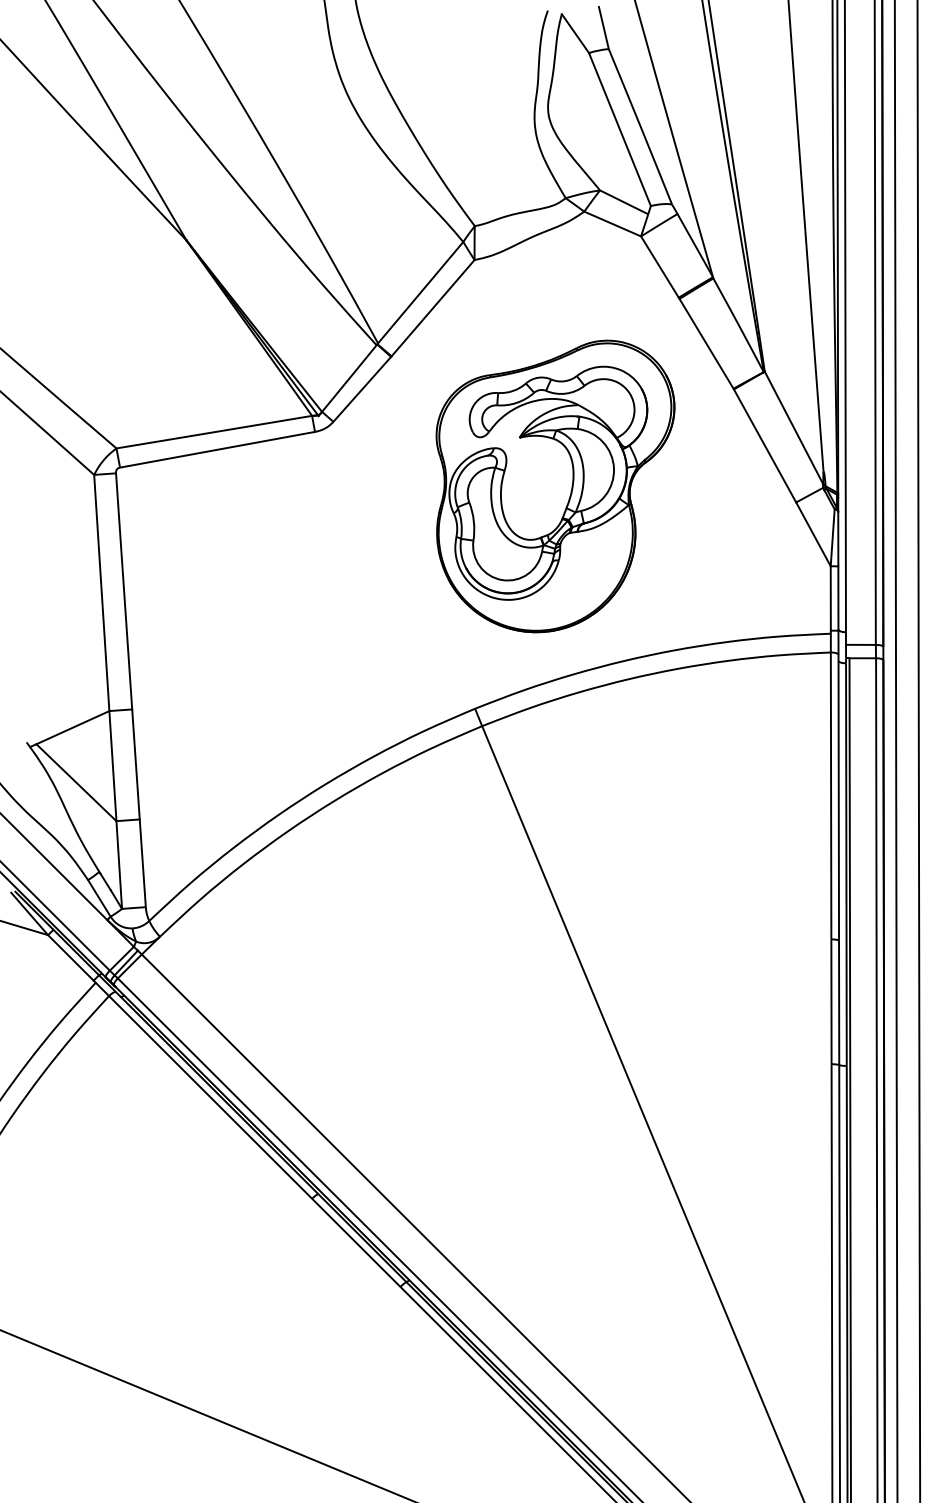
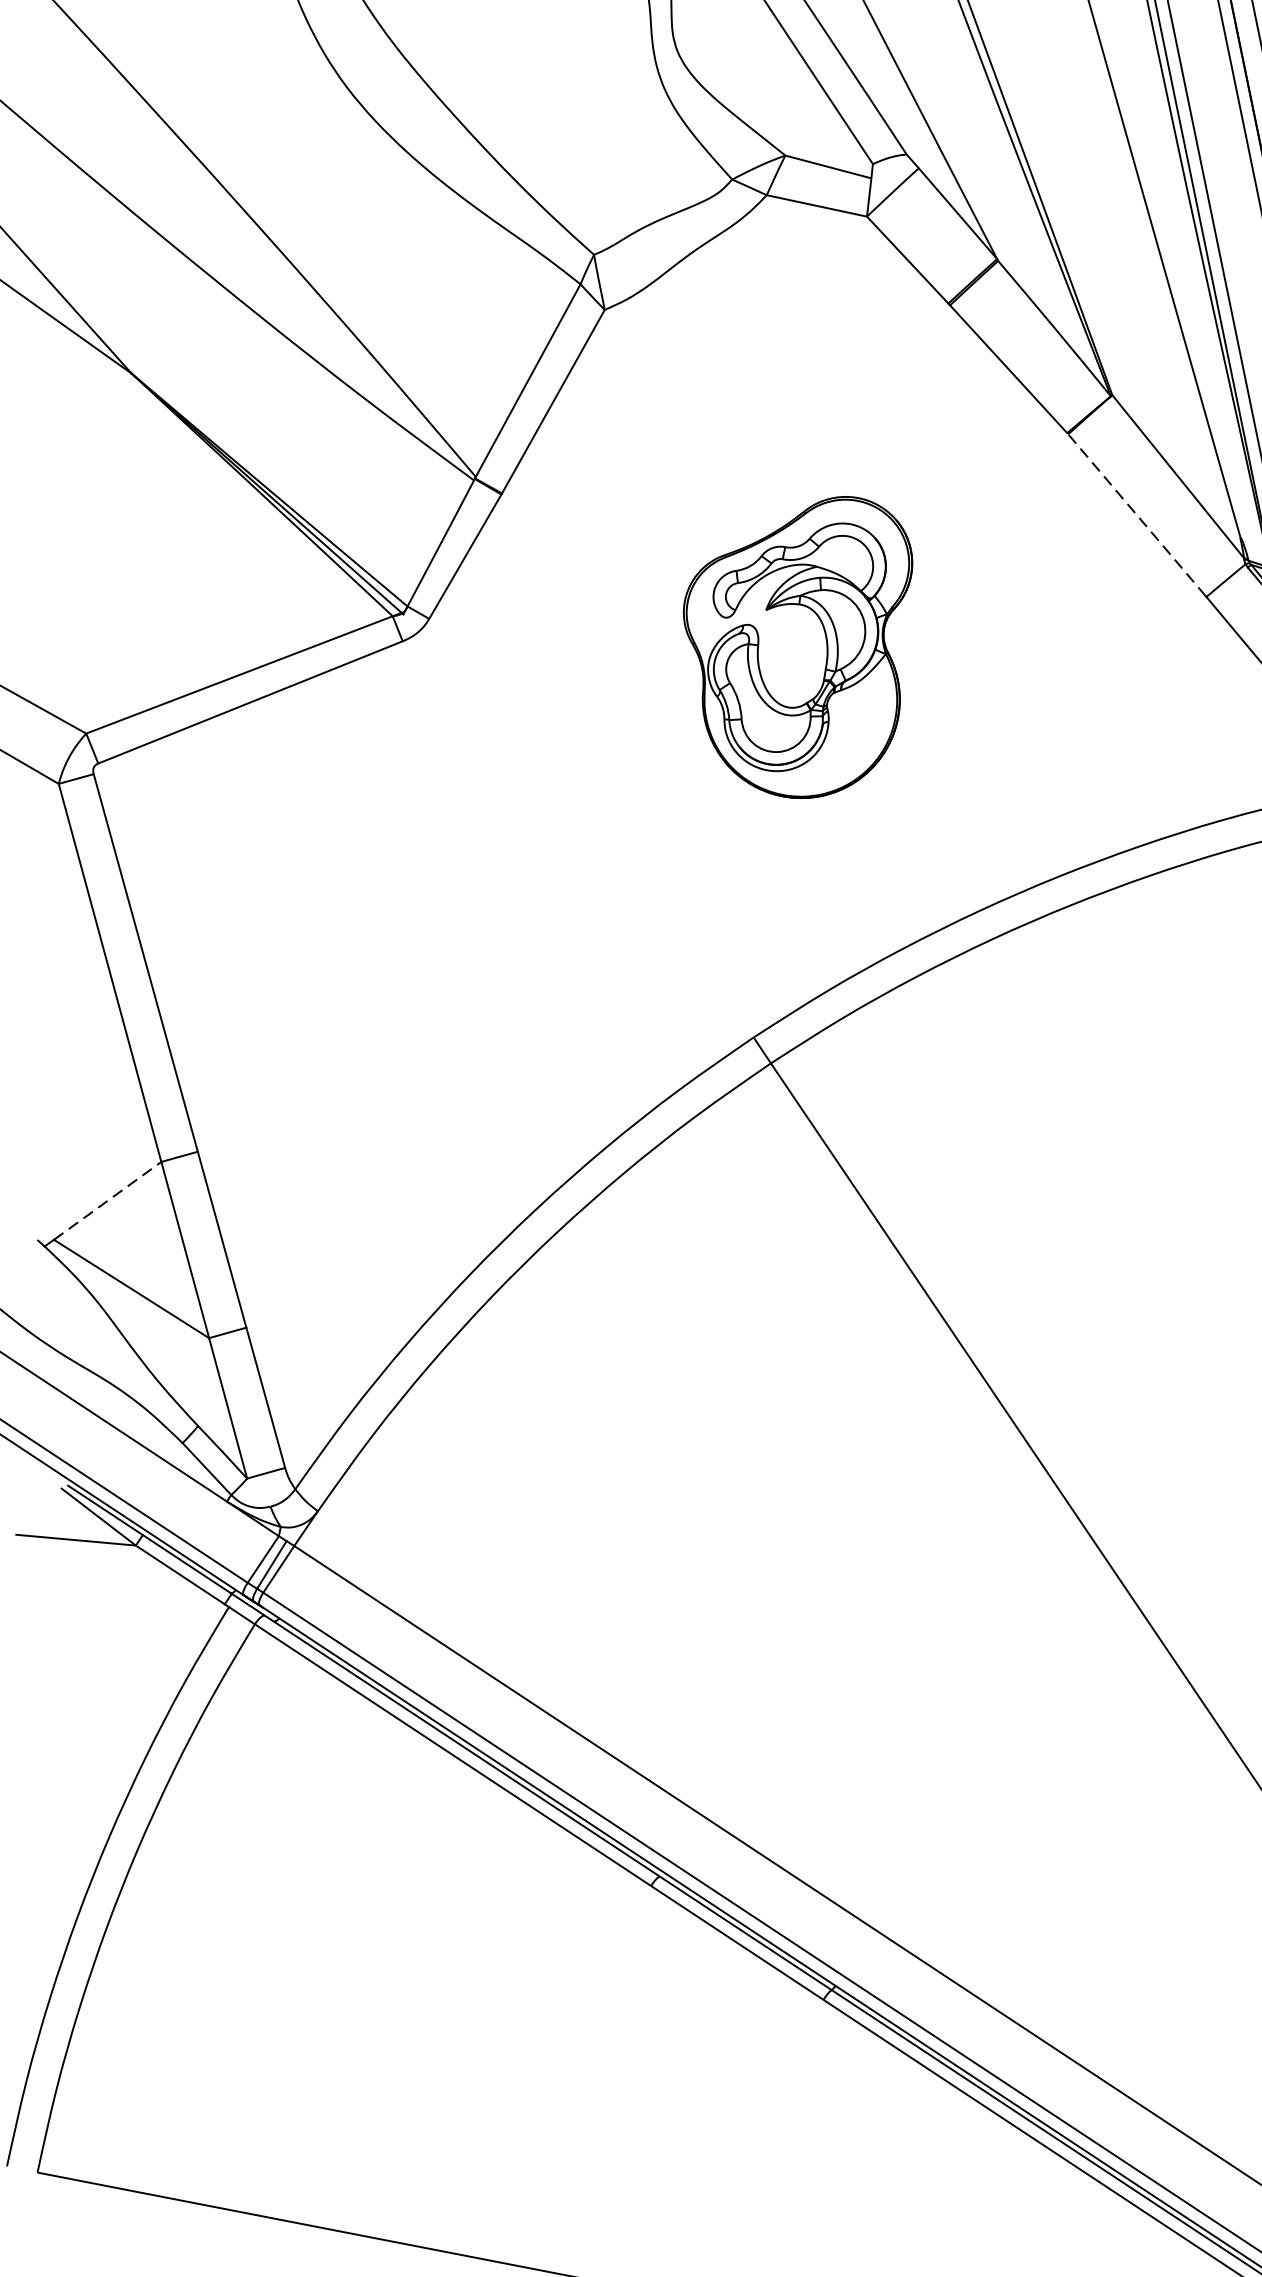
line: (764, 445) -> (1136, 515), solid -> dashed
part: (555, 486) -> (810, 650), size x0.6
line: (73, 727) -> (108, 1200), solid -> dashed

